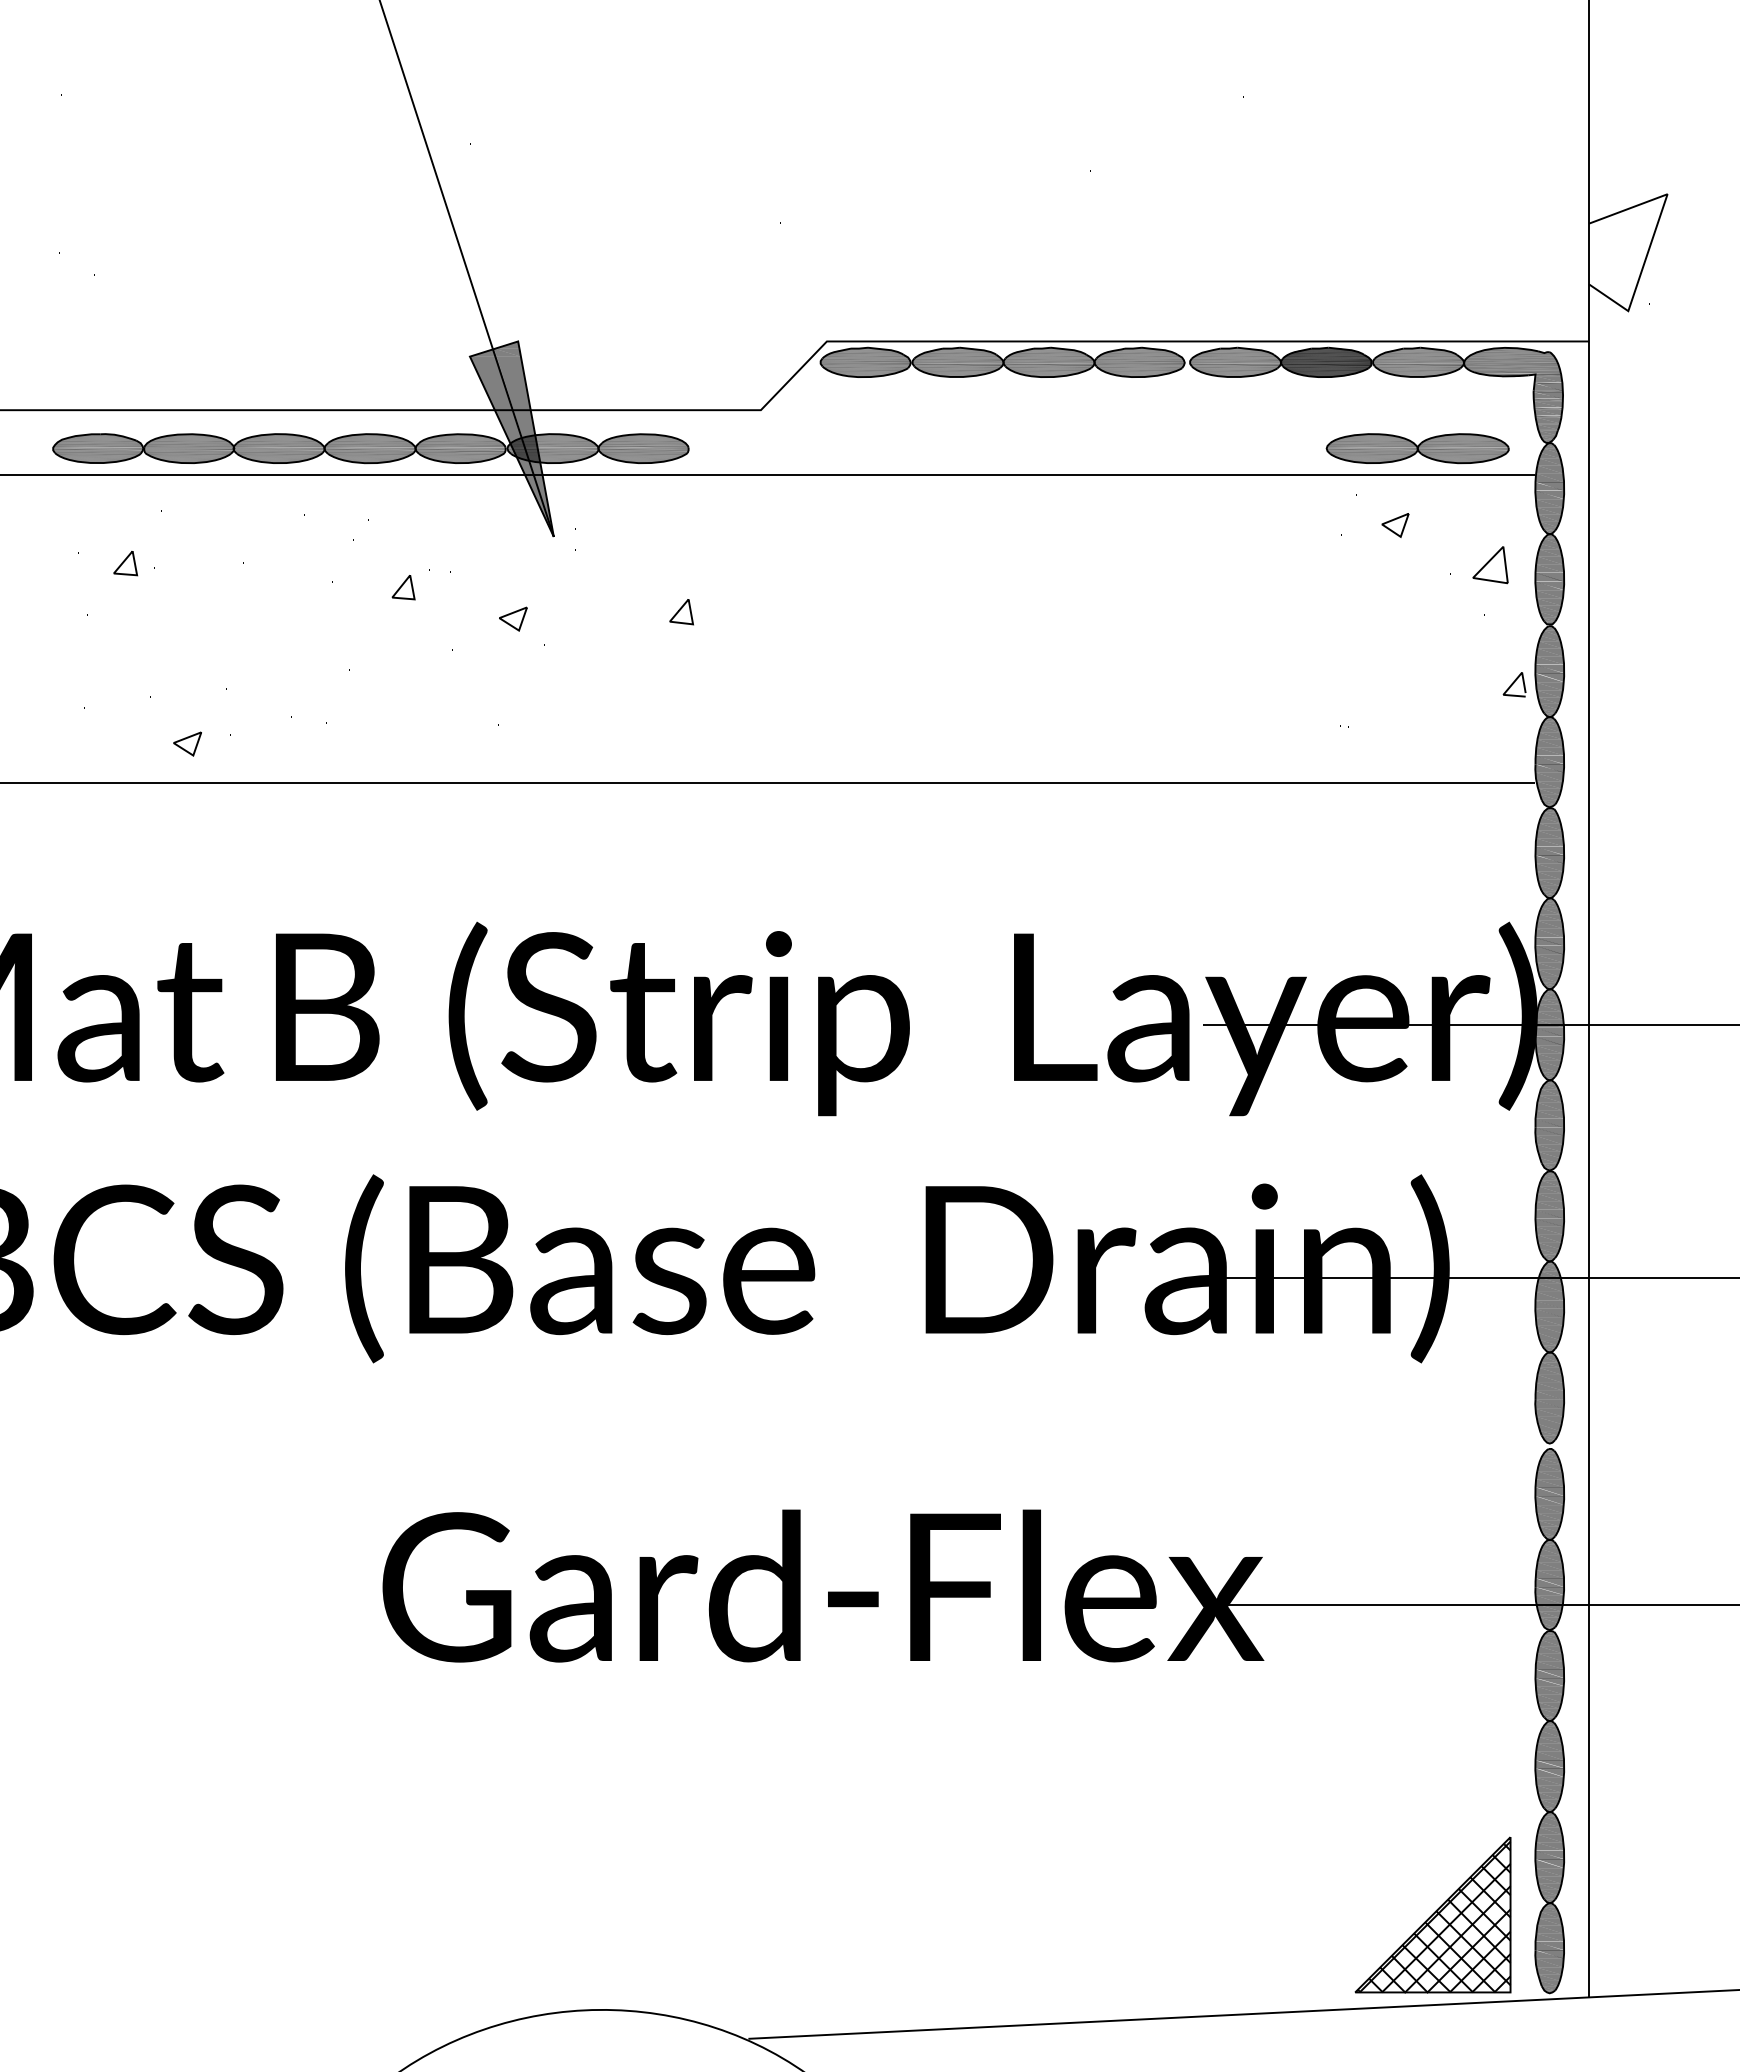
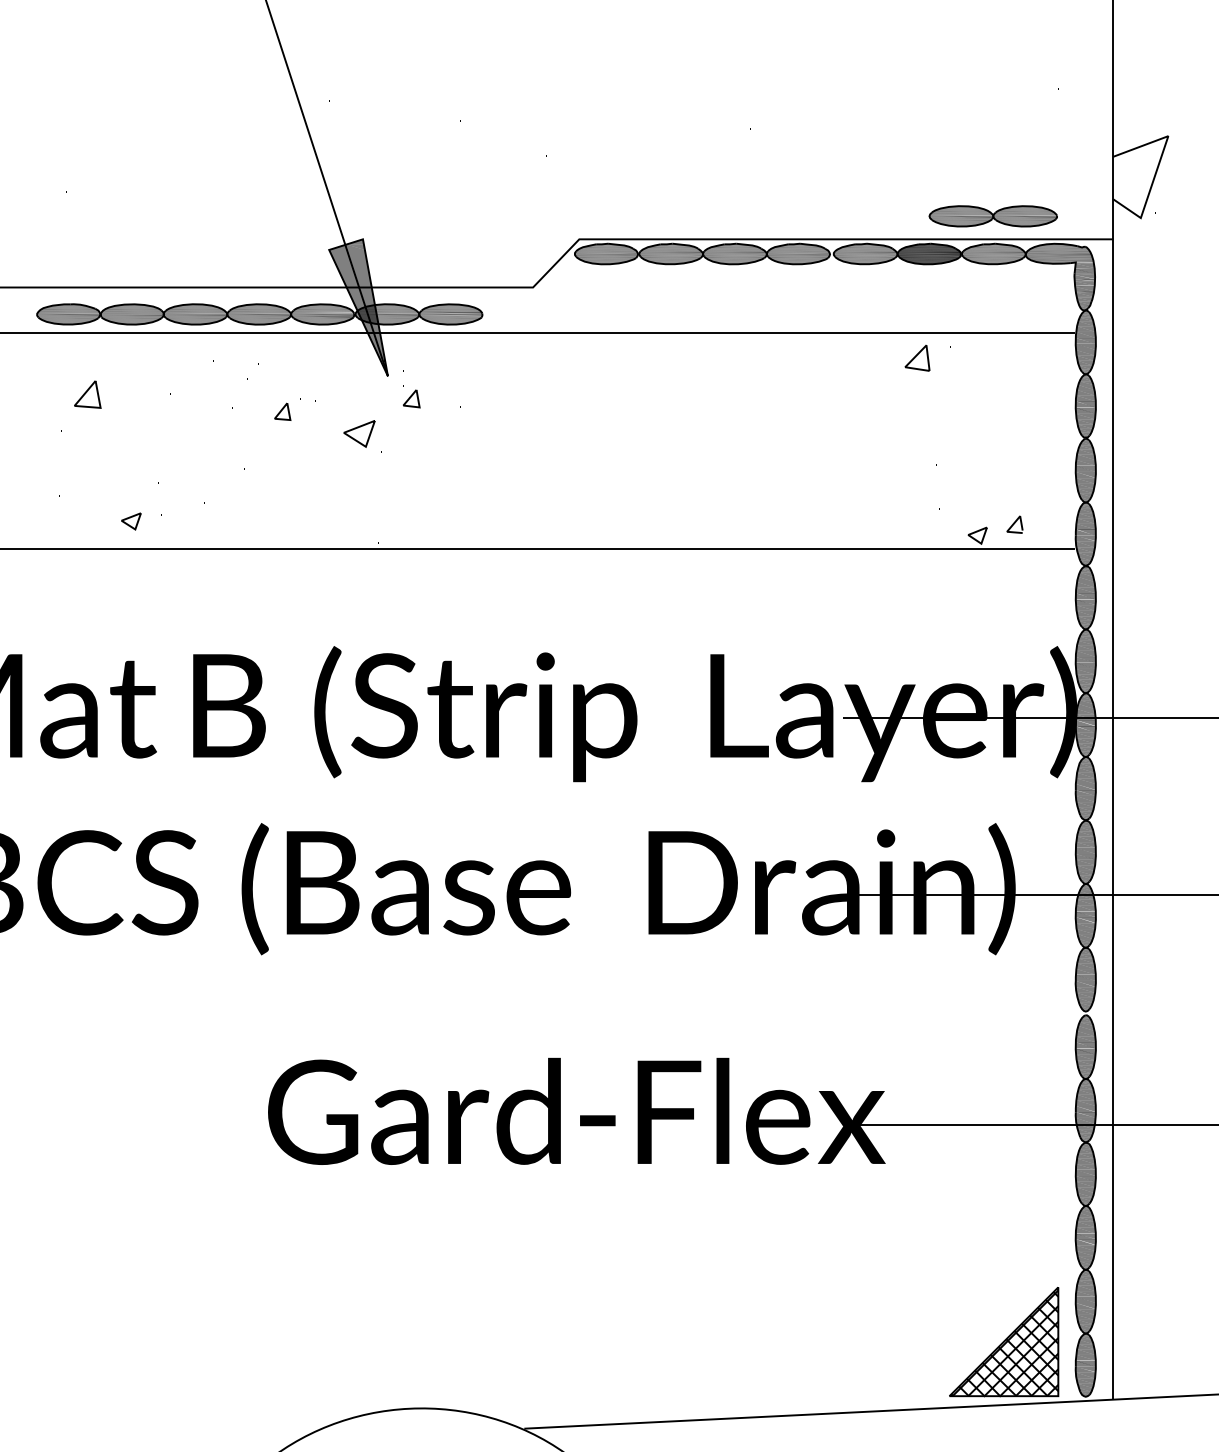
part: (1417, 448) -> (993, 216), moved
part: (1395, 525) -> (977, 535), moved
part: (125, 563) -> (87, 394), size x1.6
part: (1490, 565) -> (917, 358), moved
part: (681, 612) -> (411, 399), moved
part: (513, 618) -> (359, 433), size x1.6
line: (1514, 683) -> (1014, 523), moved

